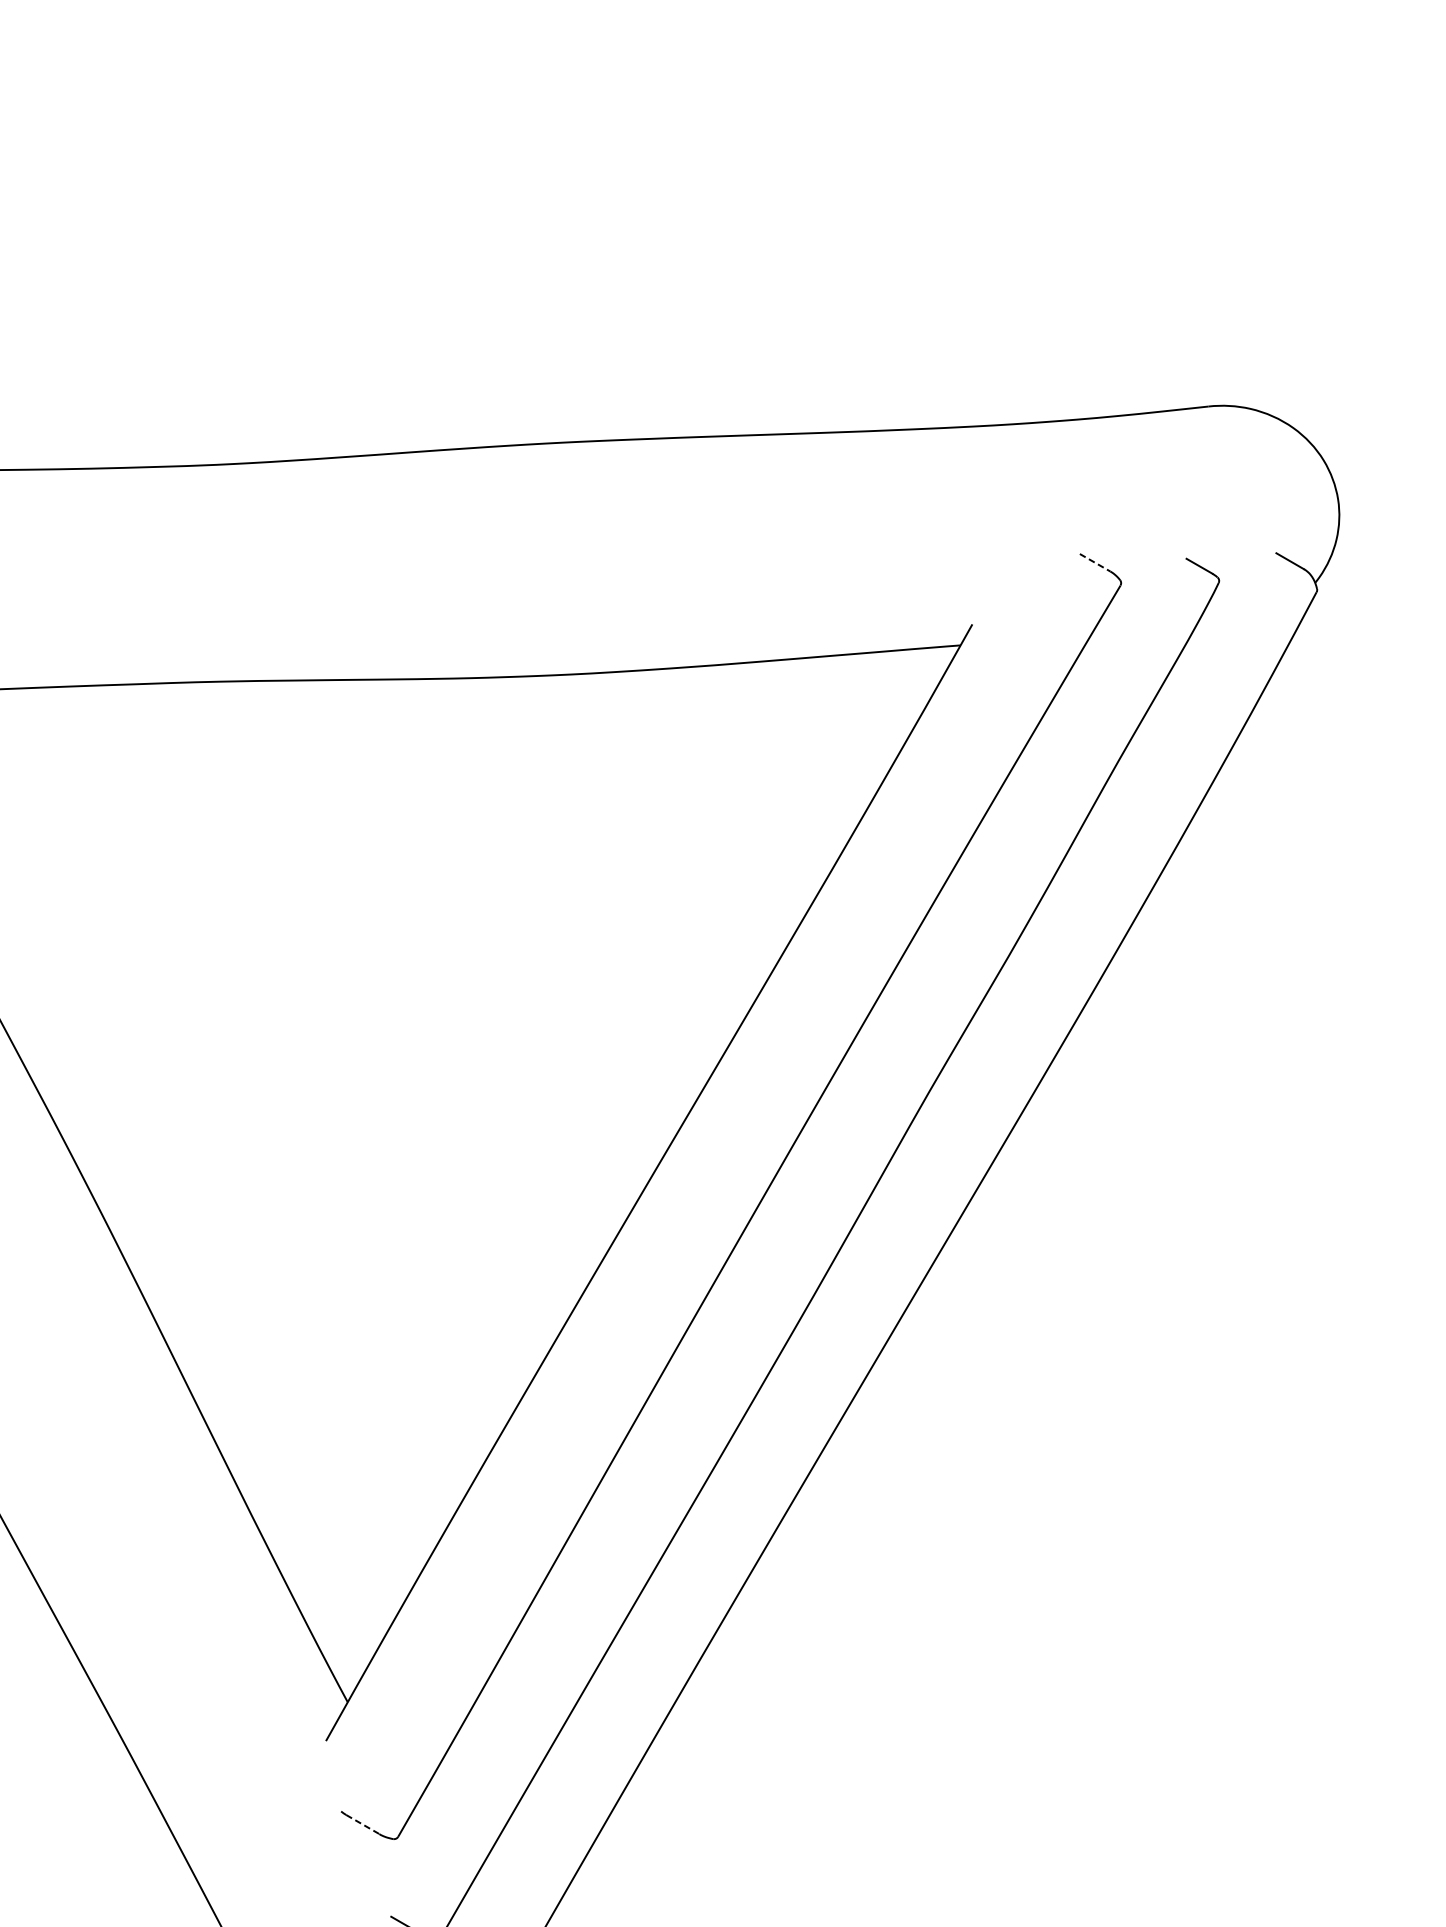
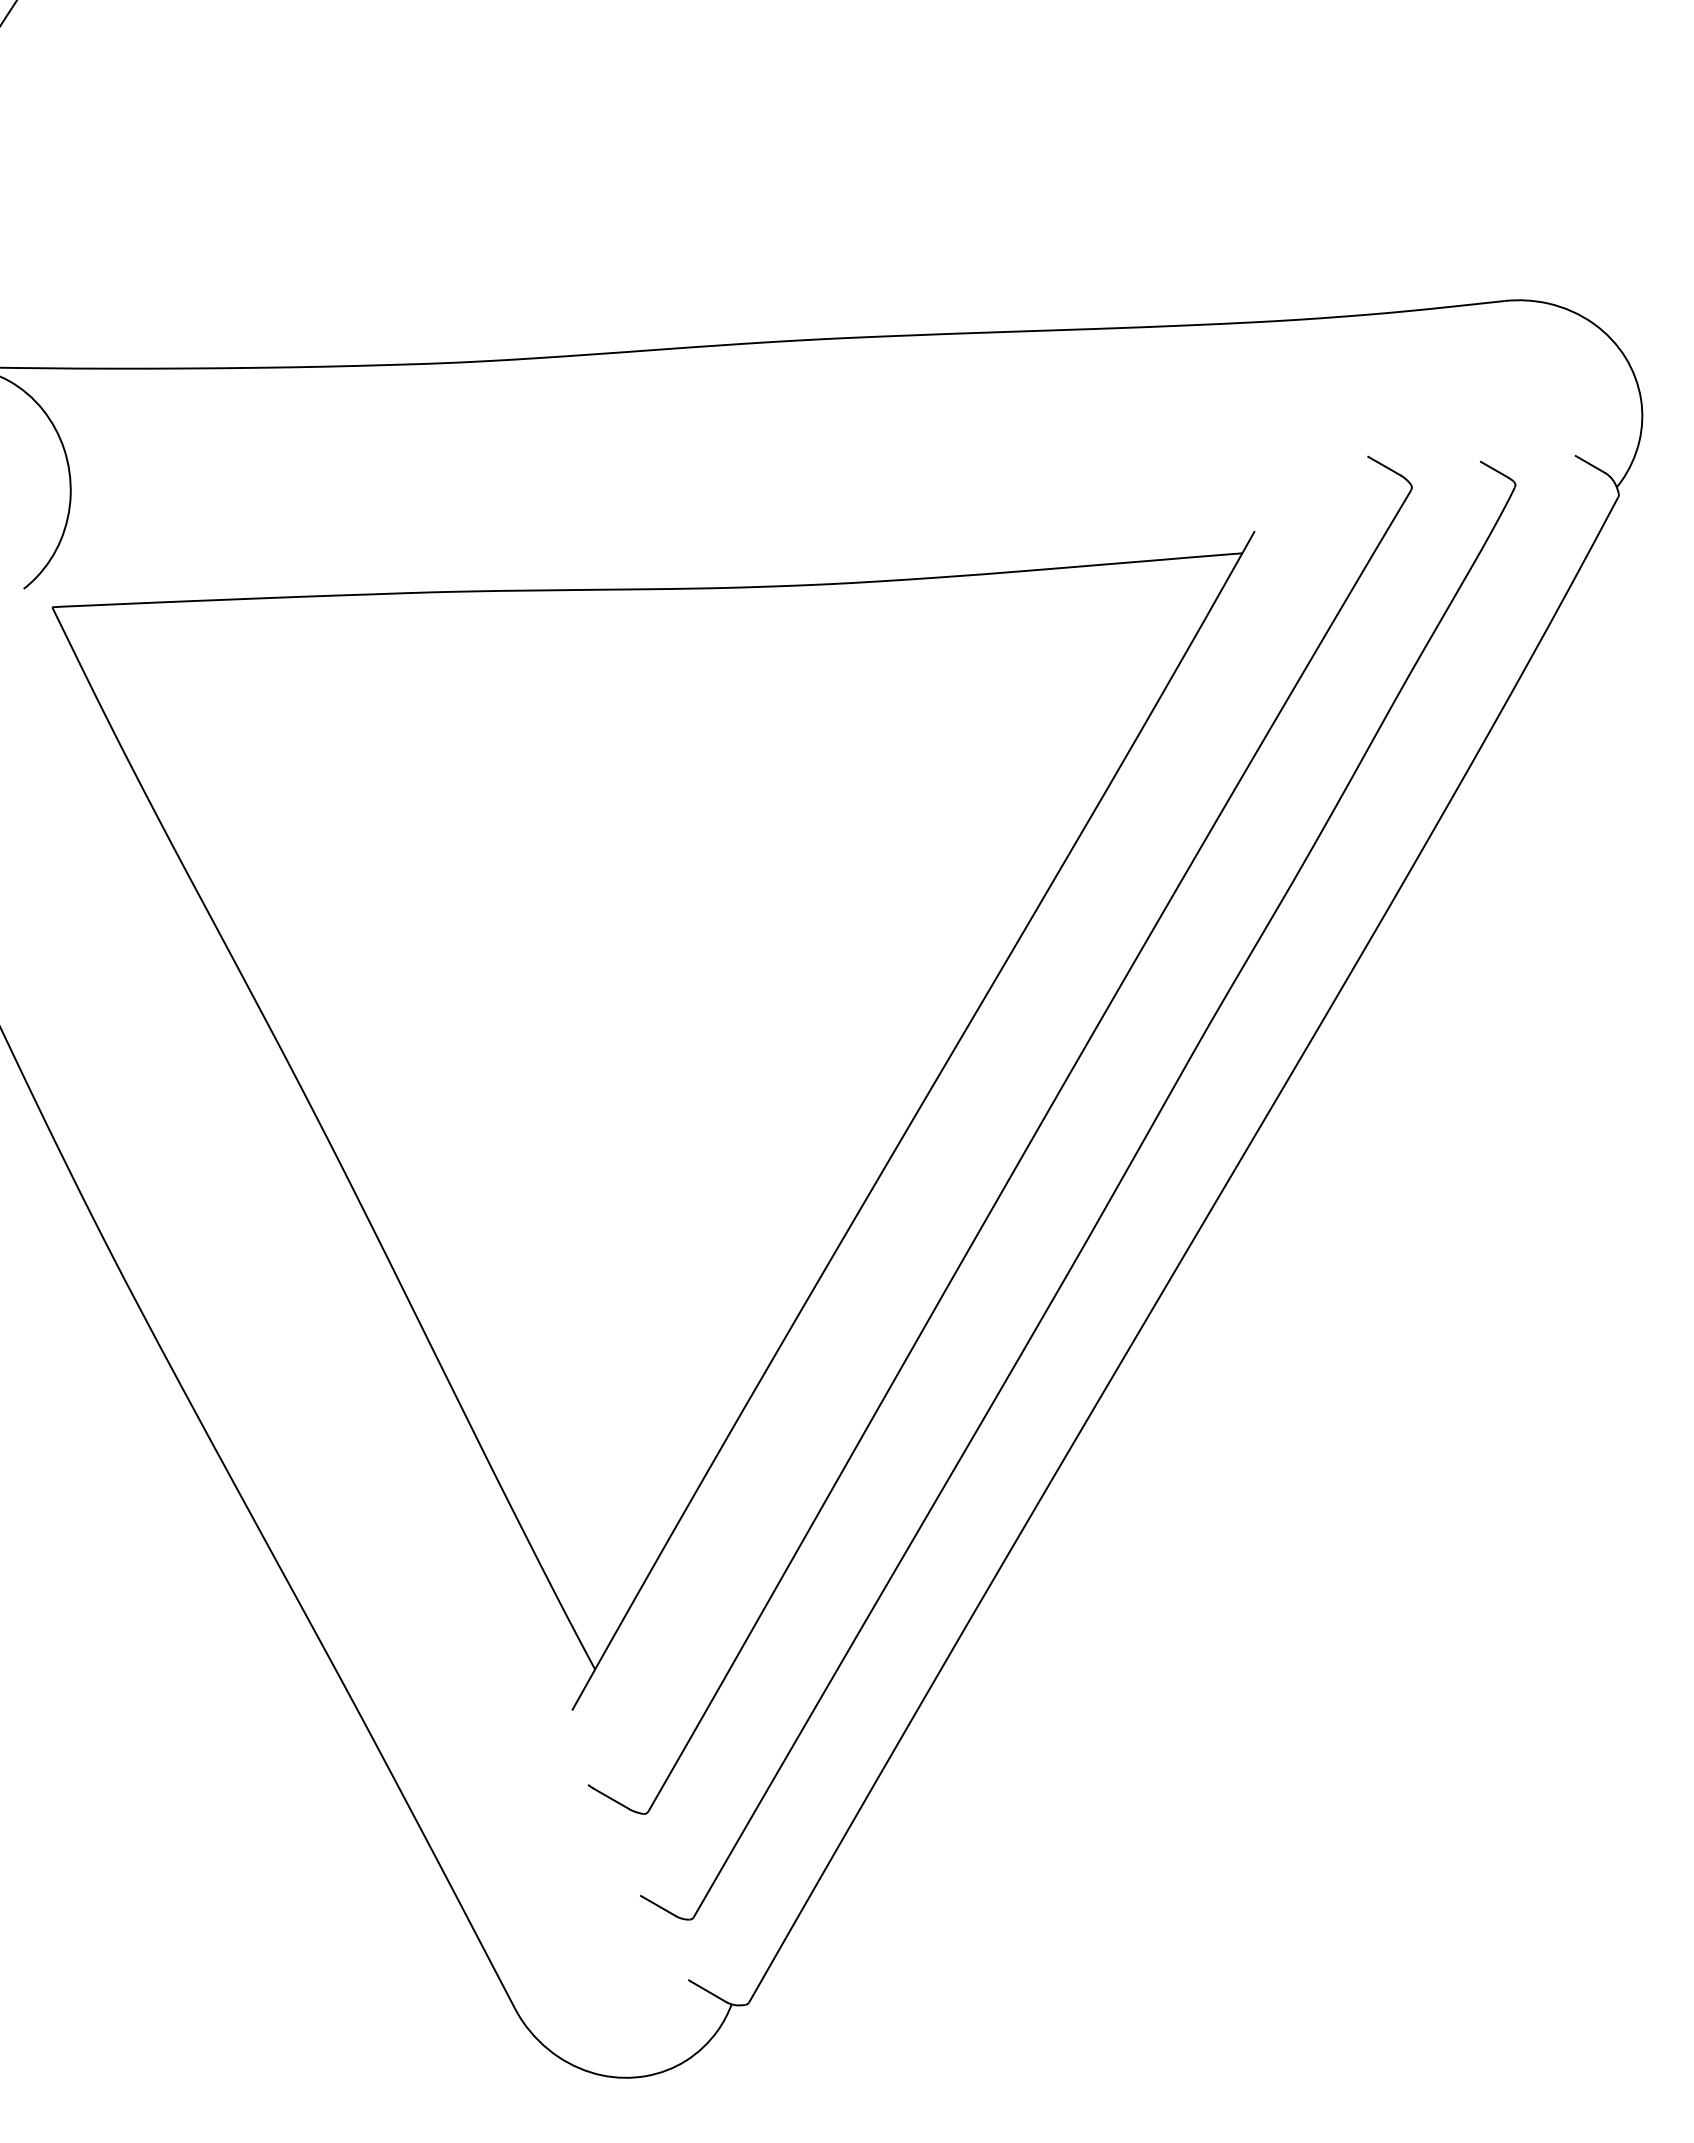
line: (1095, 563) -> (1384, 466), dashed -> solid
line: (363, 1824) -> (611, 1798), dashed -> solid

